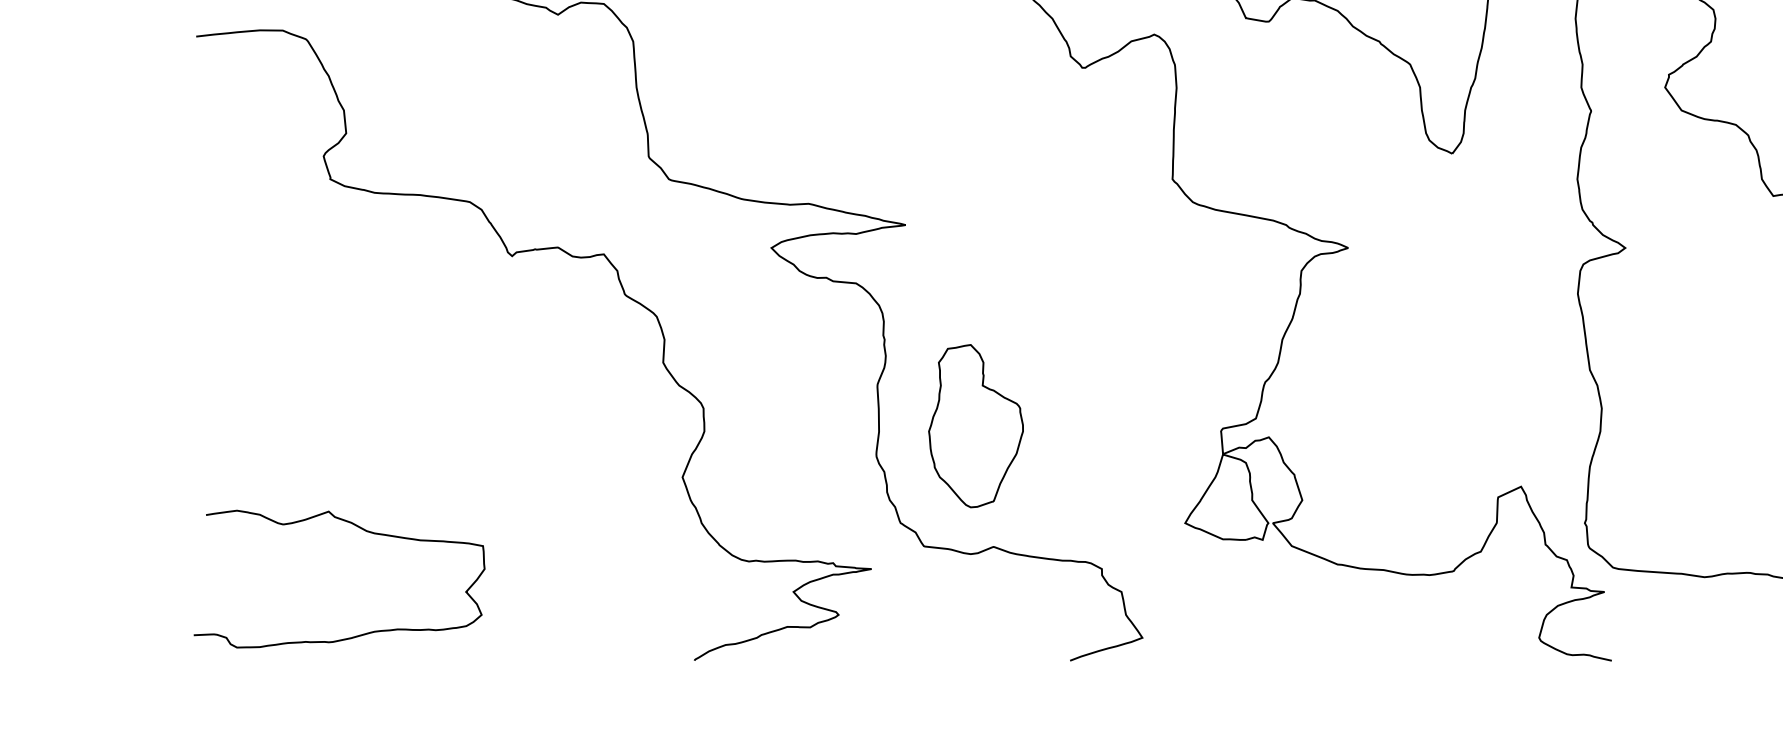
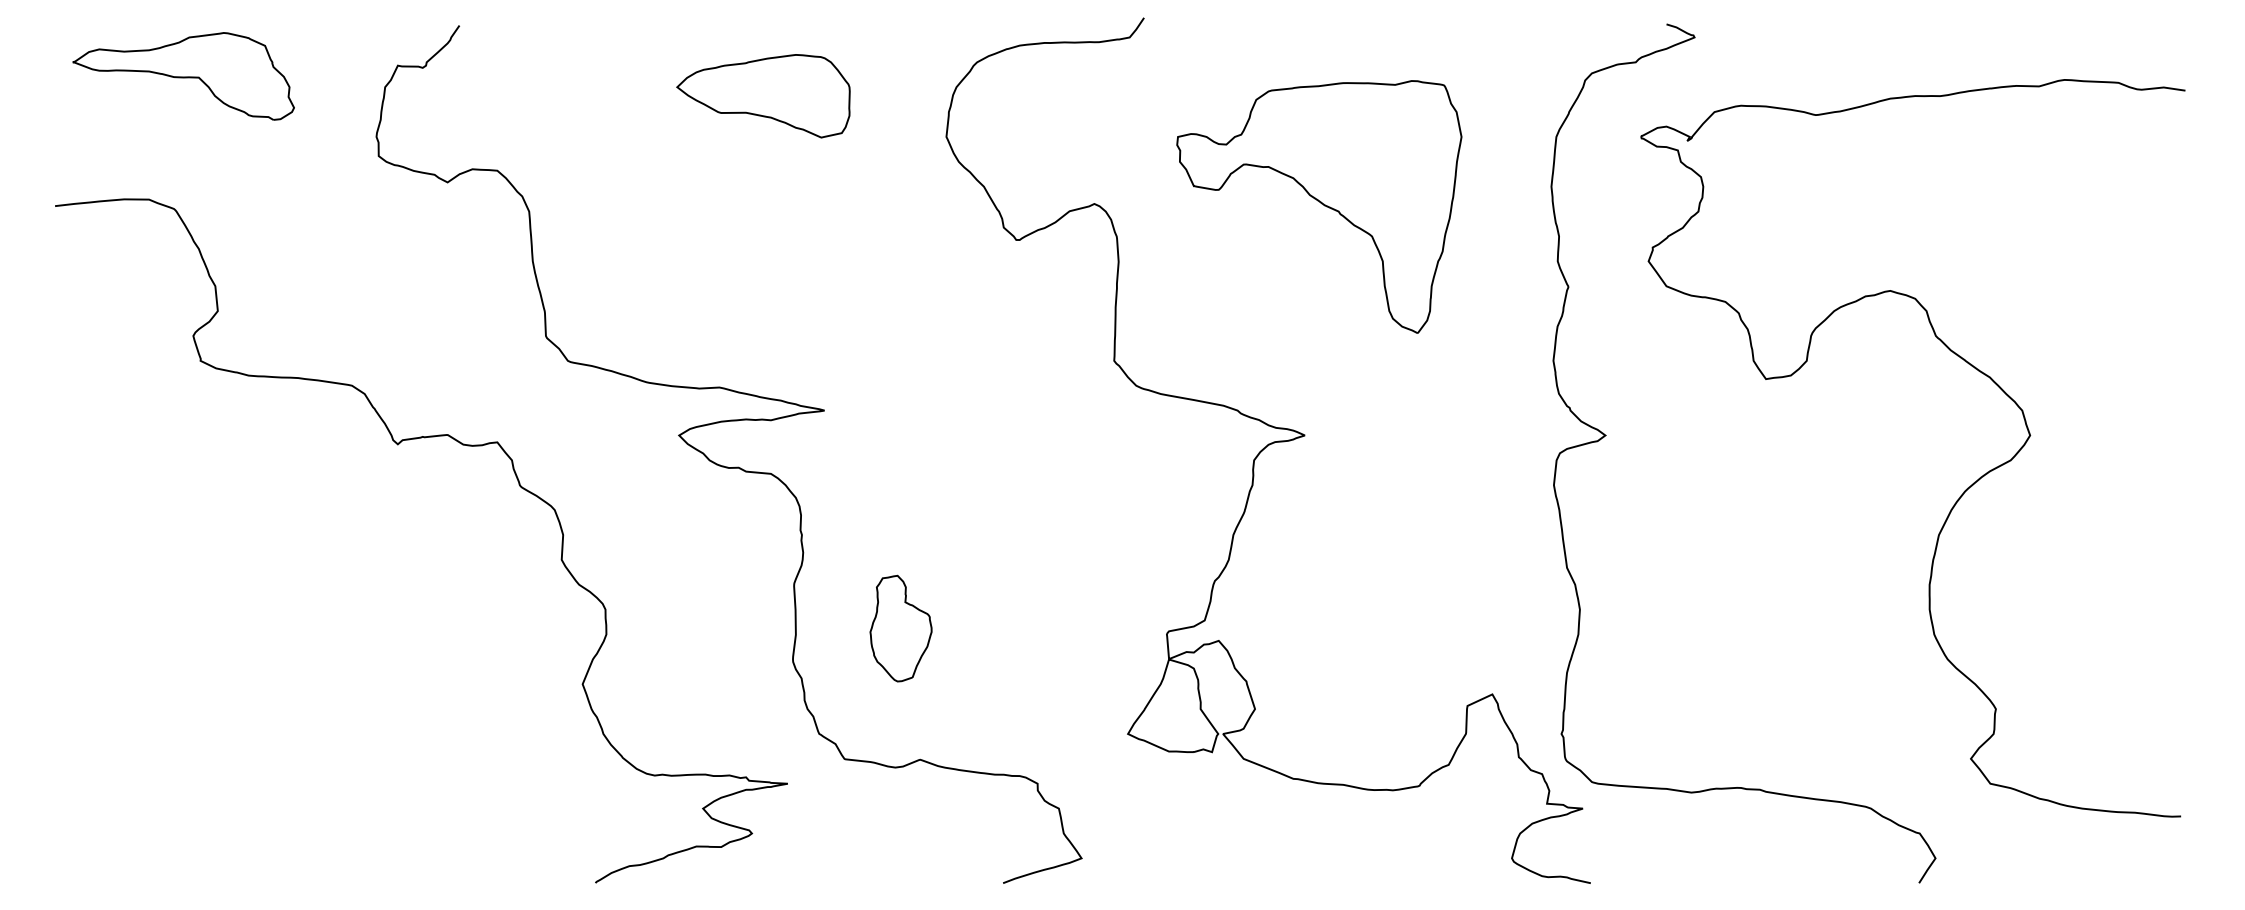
part: (975, 425) -> (900, 628), size x0.6
curve: (364, 531) -> (237, 742), removed

